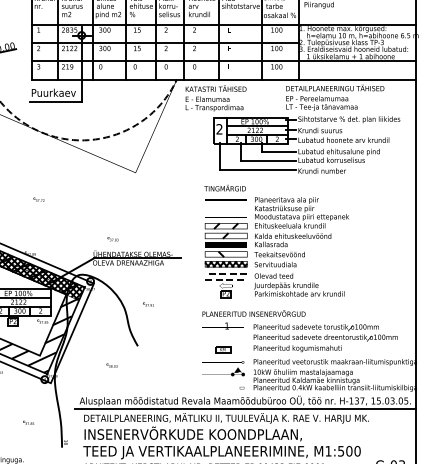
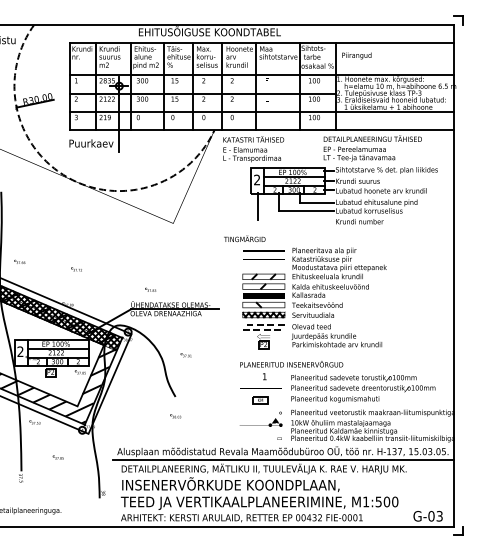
line: (55, 101) -> (93, 152), removed
line: (257, 169) -> (295, 220), removed
text: (224, 187) -> (244, 238), moved
part: (38, 199) -> (76, 269), moved
part: (111, 365) -> (175, 416), moved
part: (27, 422) -> (57, 457), moved

